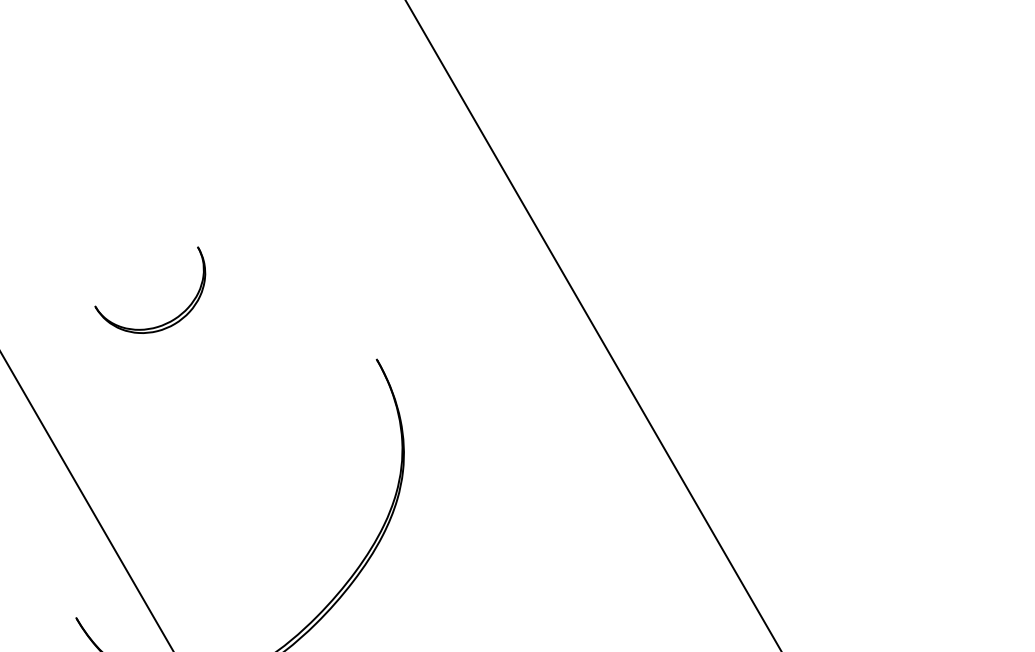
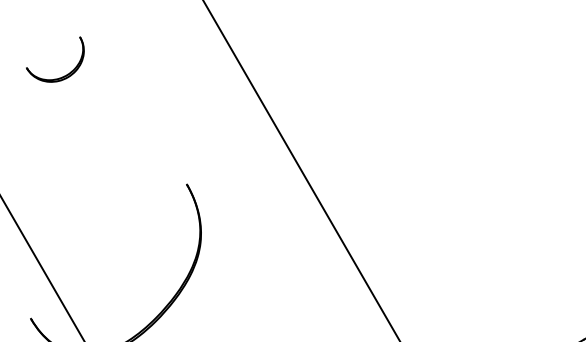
part: (167, 320) -> (64, 75), moved

